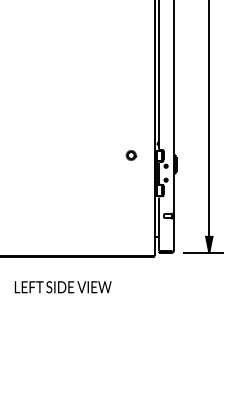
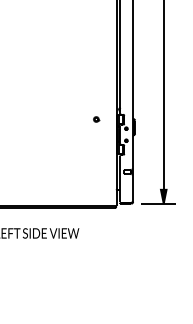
part: (131, 155) -> (96, 119), size x0.62

